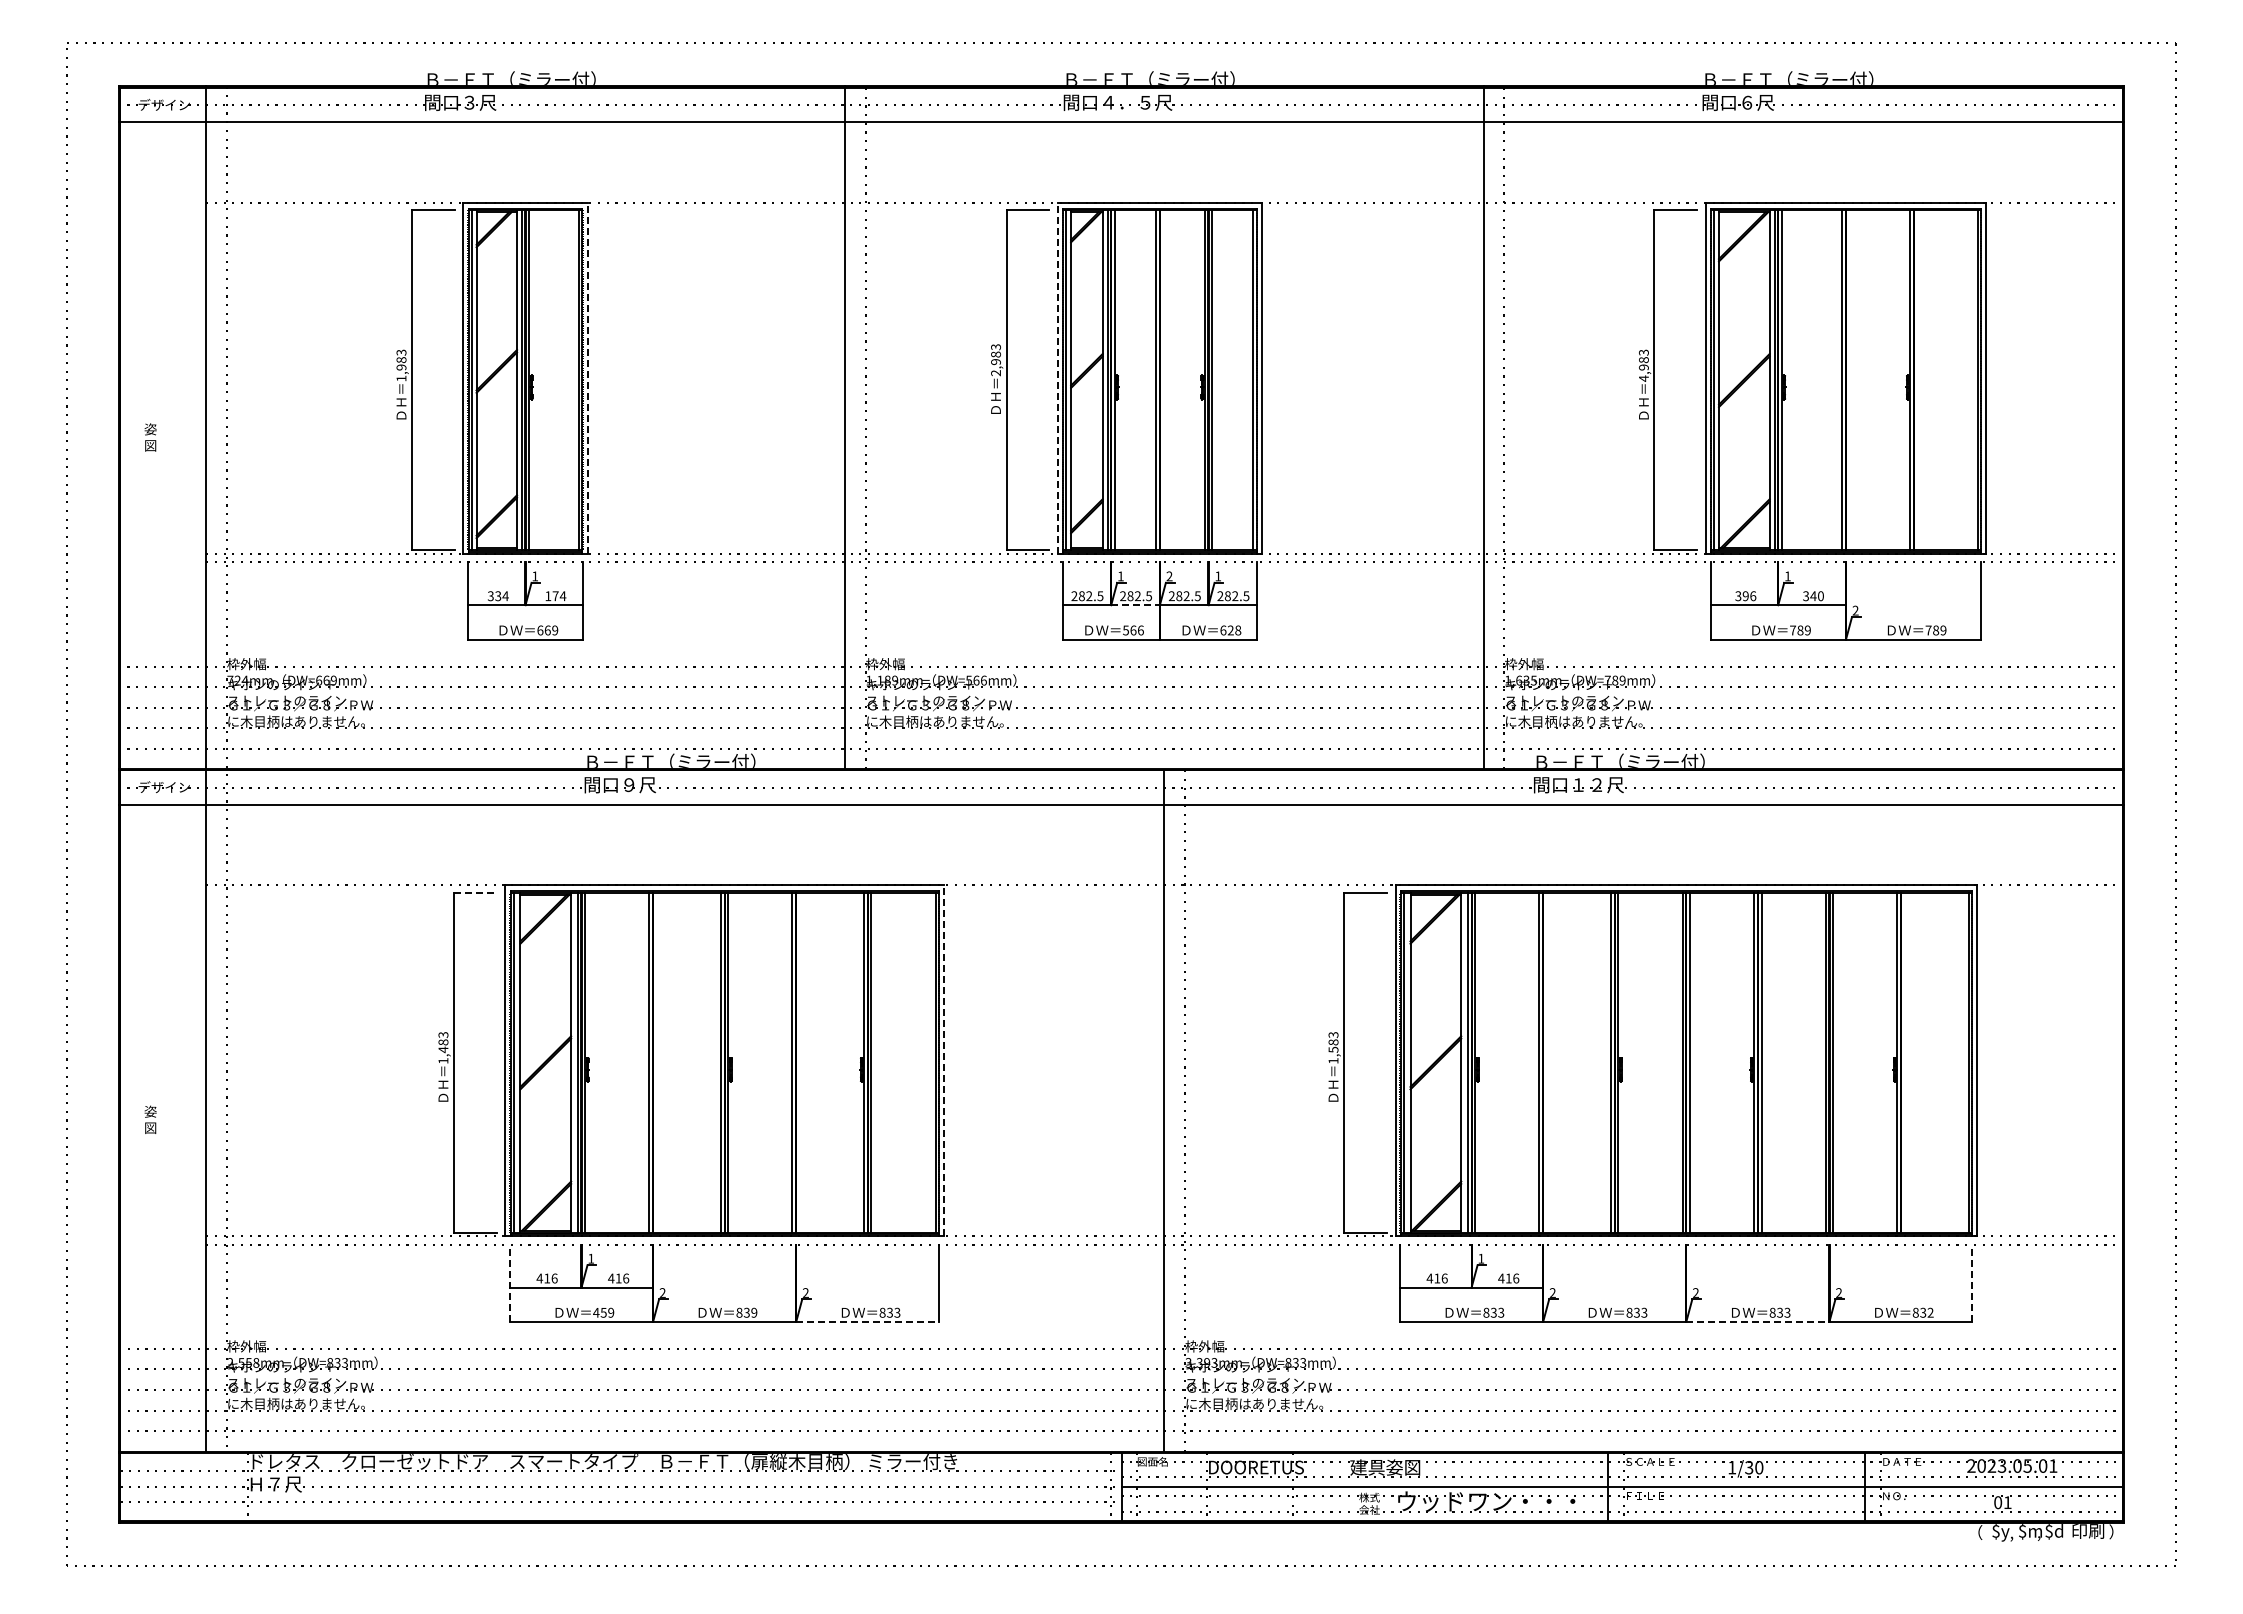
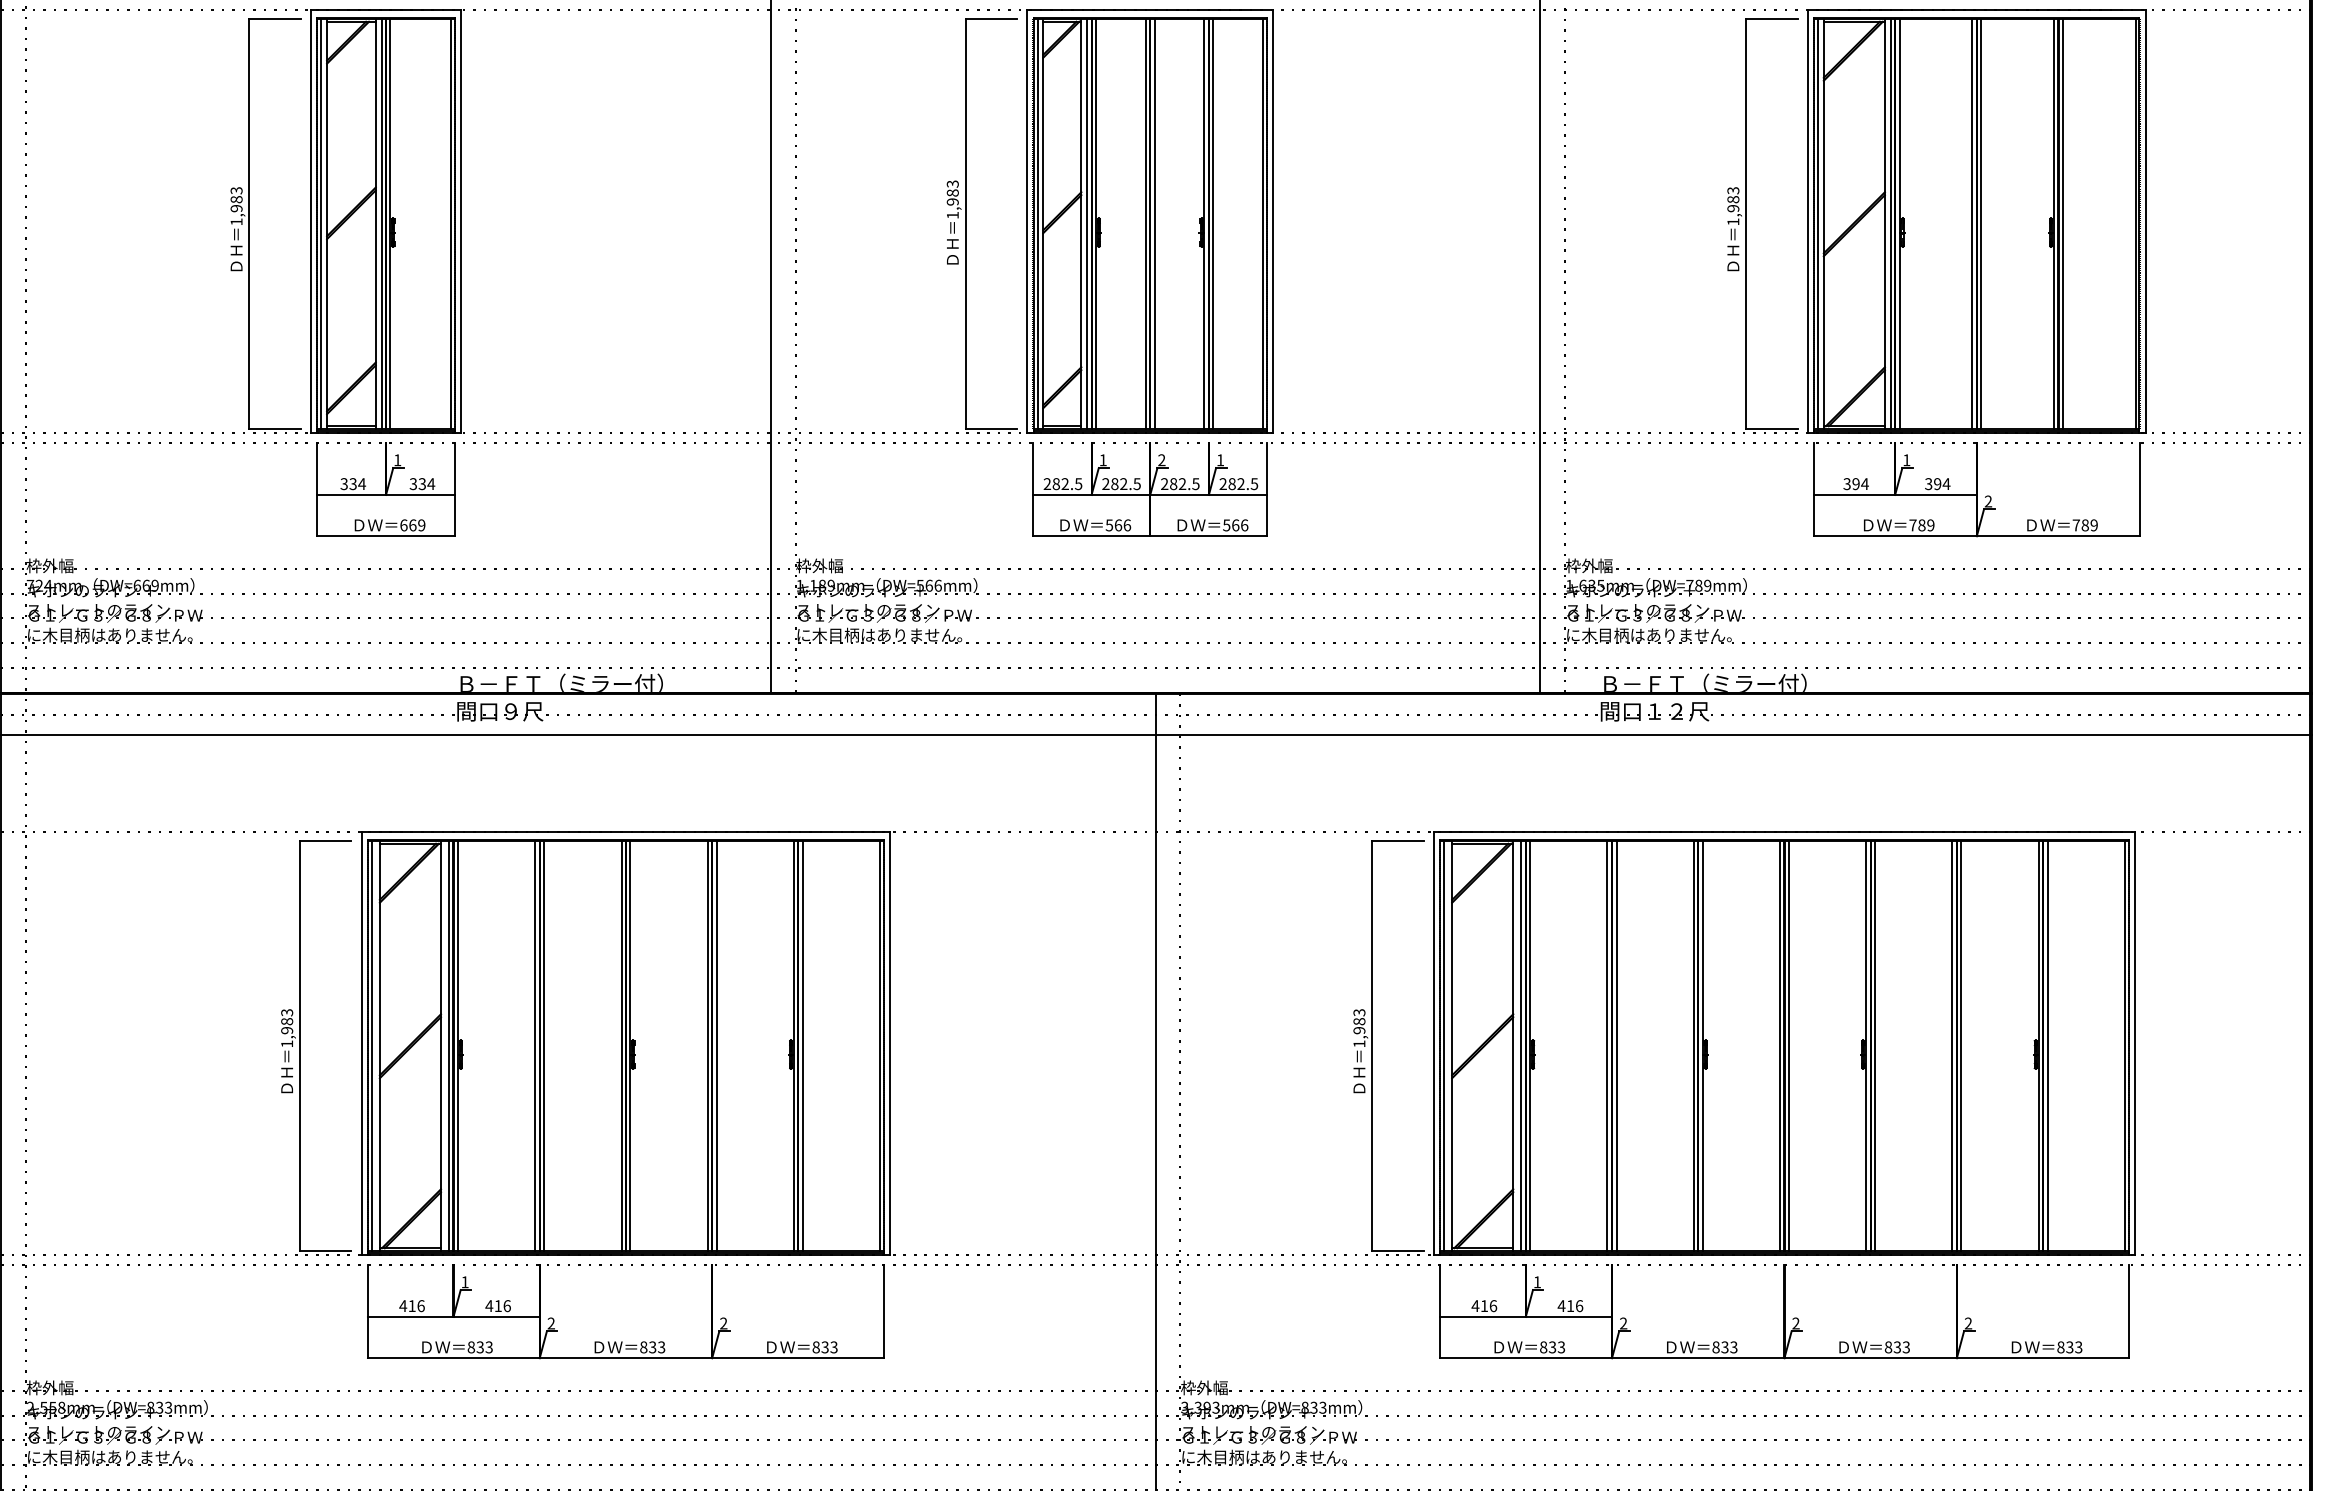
text: (995, 373) -> (952, 215), 2,983 -> 1,983
line: (587, 377) -> (460, 220), dashed -> solid
line: (1057, 377) -> (1026, 220), dashed -> solid
text: (1643, 378) -> (1732, 221), 4,983 -> 1,983
line: (1163, 380) -> (1154, 224), added
line: (1849, 380) -> (1981, 224), added
line: (1917, 380) -> (2062, 224), added
text: (551, 596) -> (417, 484), 174 -> 334
text: (1753, 596) -> (1865, 484), 396 -> 394
text: (1817, 596) -> (1942, 484), 340 -> 394
line: (1136, 605) -> (1122, 495), dashed -> solid
text: (1230, 630) -> (1235, 525), 628 -> 566
line: (475, 892) -> (325, 841), dashed -> solid
text: (443, 1049) -> (287, 1030), 1,483 -> 1,983
text: (1333, 1049) -> (1359, 1030), 1,583 -> 1,983
line: (943, 1060) -> (889, 1043), dashed -> solid
line: (656, 1062) -> (543, 1045), added
line: (800, 1062) -> (717, 1045), added
line: (1546, 1062) -> (1615, 1045), added
line: (1904, 1062) -> (2047, 1045), added
line: (510, 1283) -> (367, 1312), dashed -> solid
line: (1972, 1283) -> (2129, 1312), dashed -> solid
text: (603, 1312) -> (479, 1347), 459 -> 833
text: (754, 1312) -> (661, 1347), 839 -> 833
text: (1930, 1312) -> (2078, 1347), 832 -> 833
line: (868, 1321) -> (799, 1357), dashed -> solid
line: (1758, 1321) -> (1871, 1357), dashed -> solid

